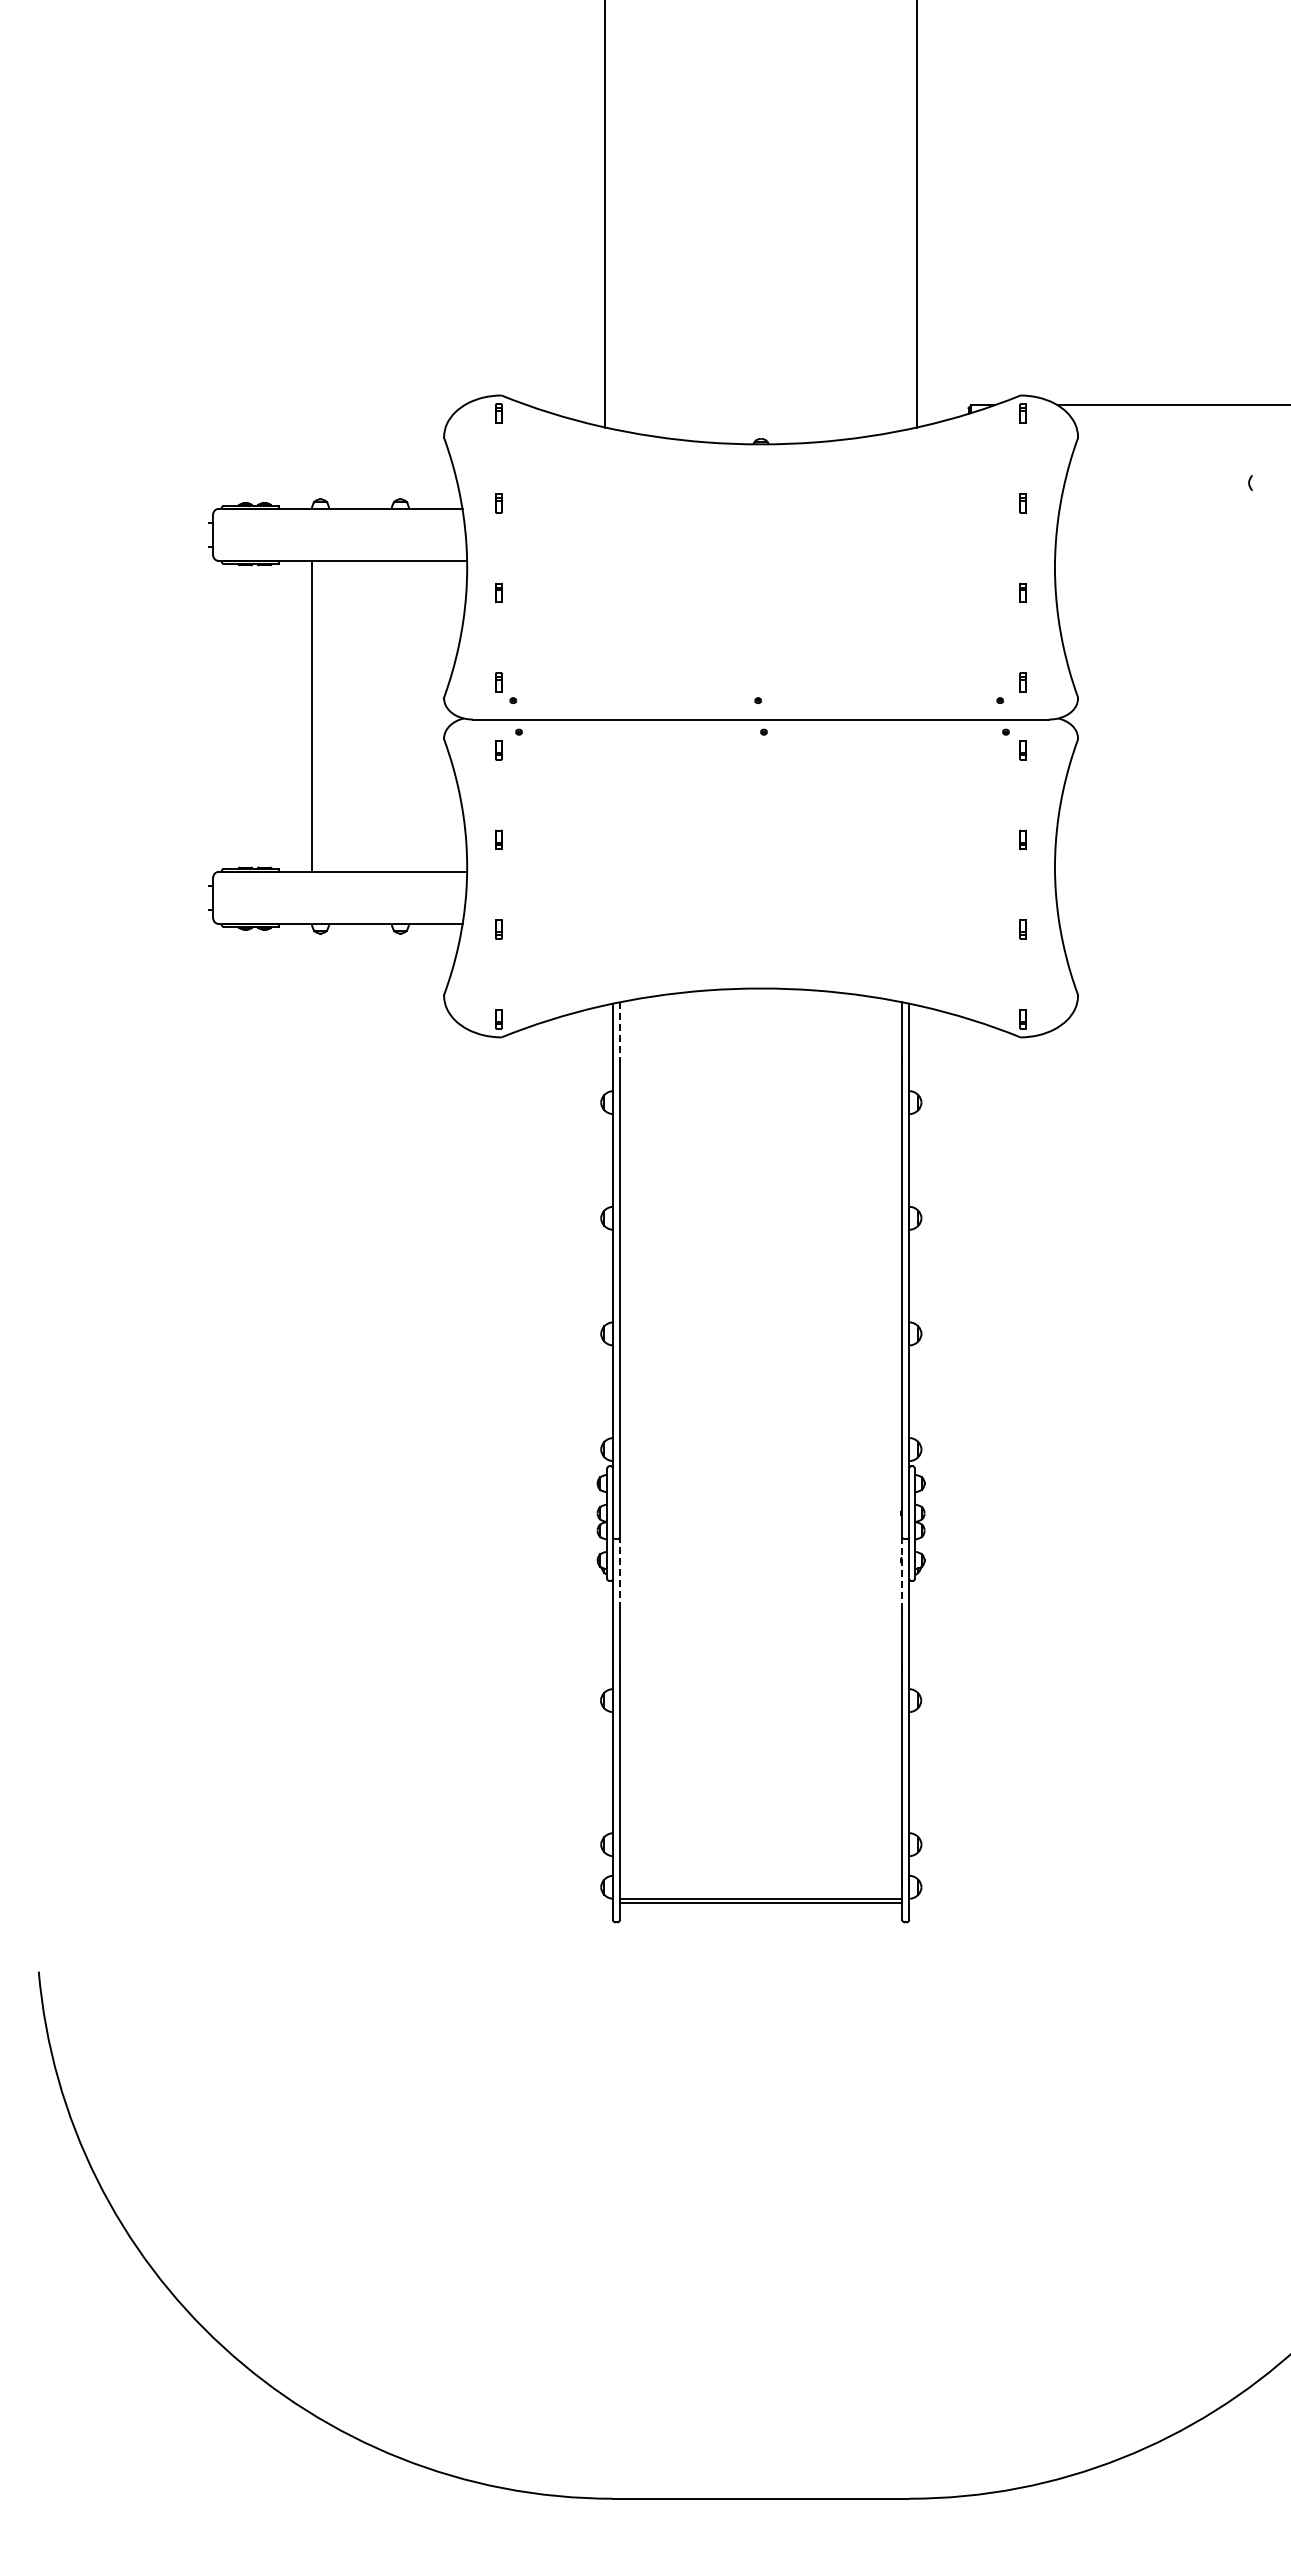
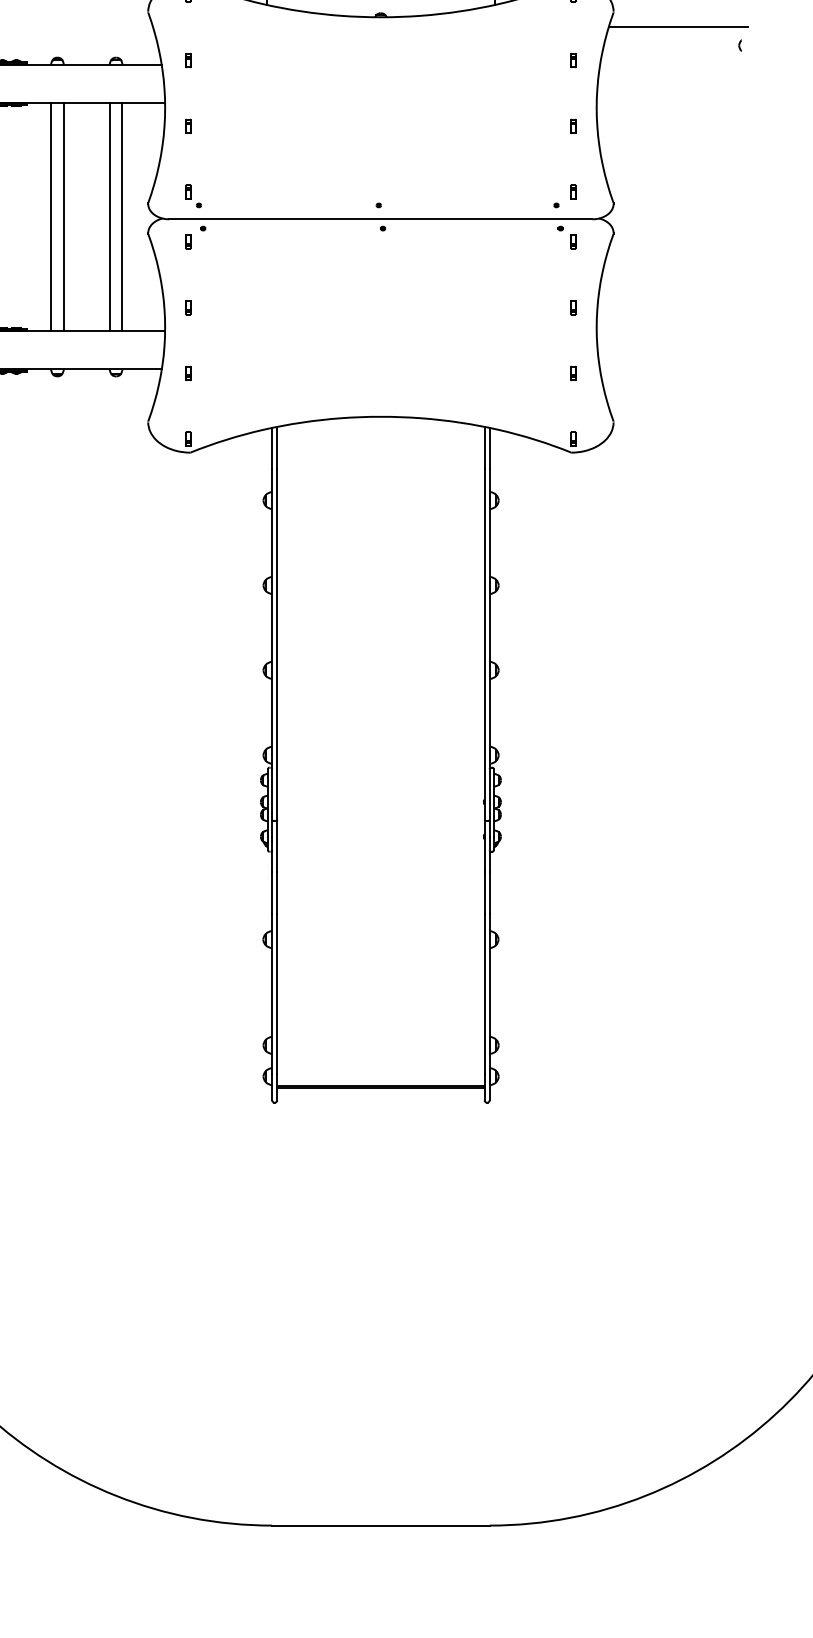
line: (1166, 457) -> (678, 26), added
line: (329, 716) -> (64, 217), added
line: (391, 716) -> (109, 217), added
line: (409, 716) -> (122, 217), added
line: (619, 1031) -> (276, 448), dashed -> solid
line: (619, 1573) -> (276, 846), dashed -> solid
line: (902, 1573) -> (484, 846), dashed -> solid

